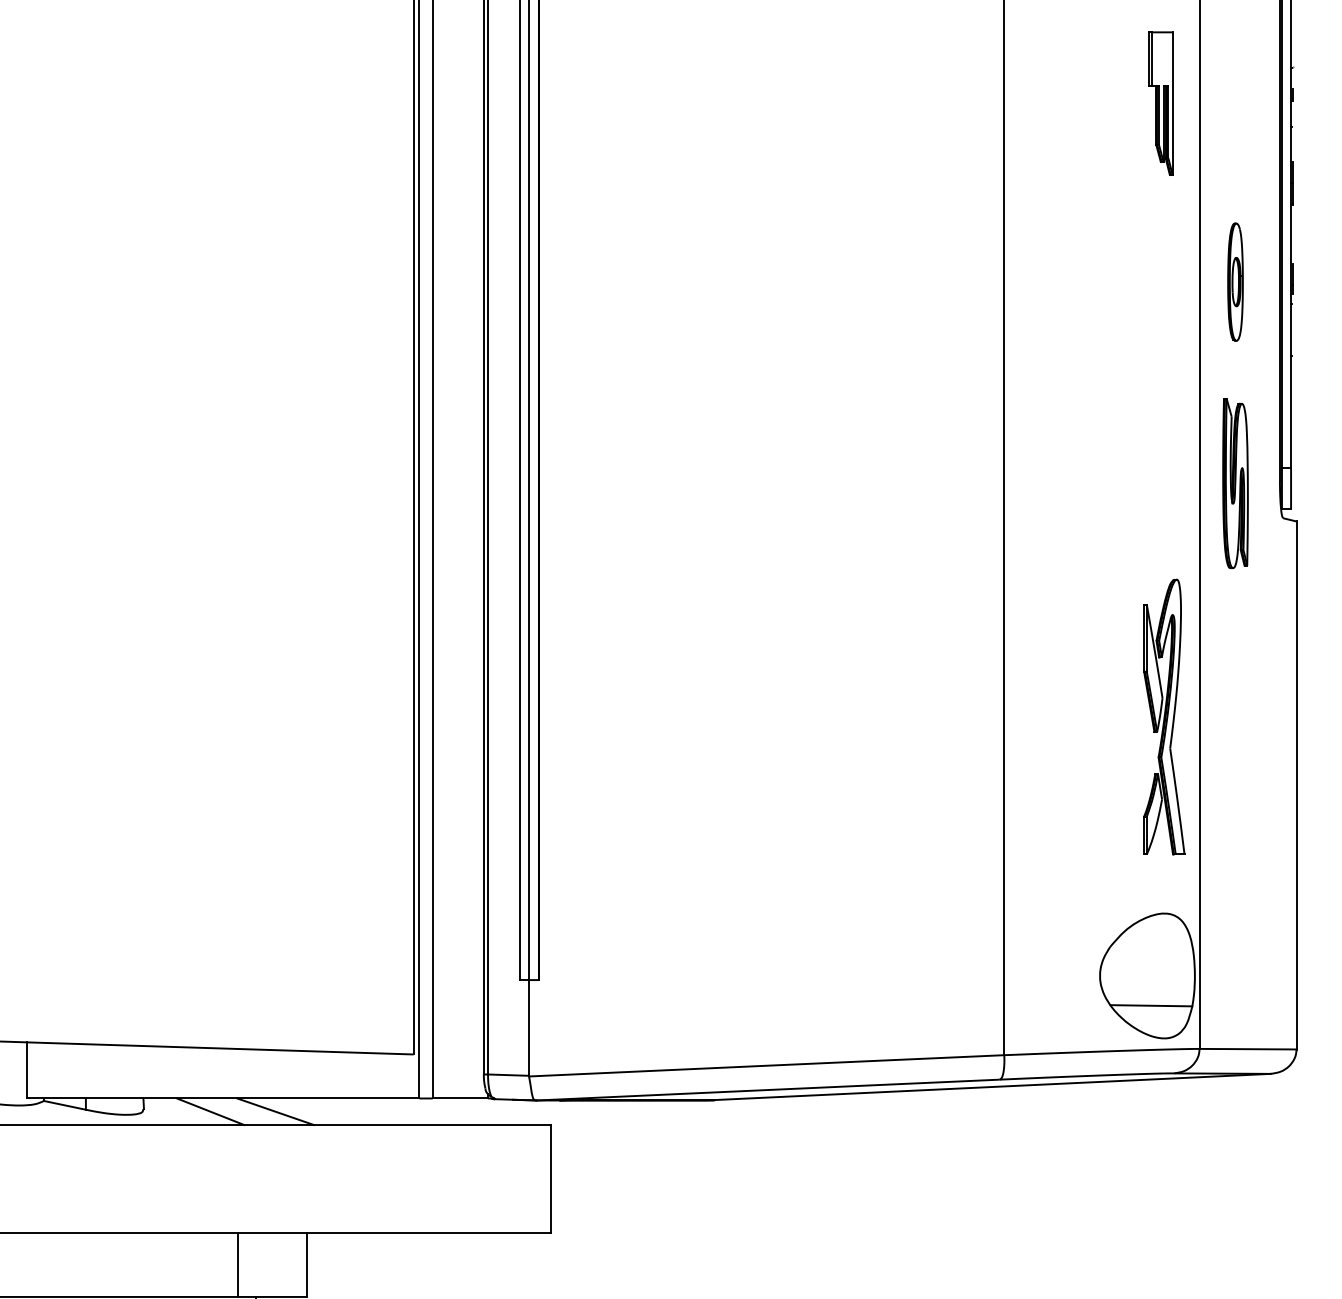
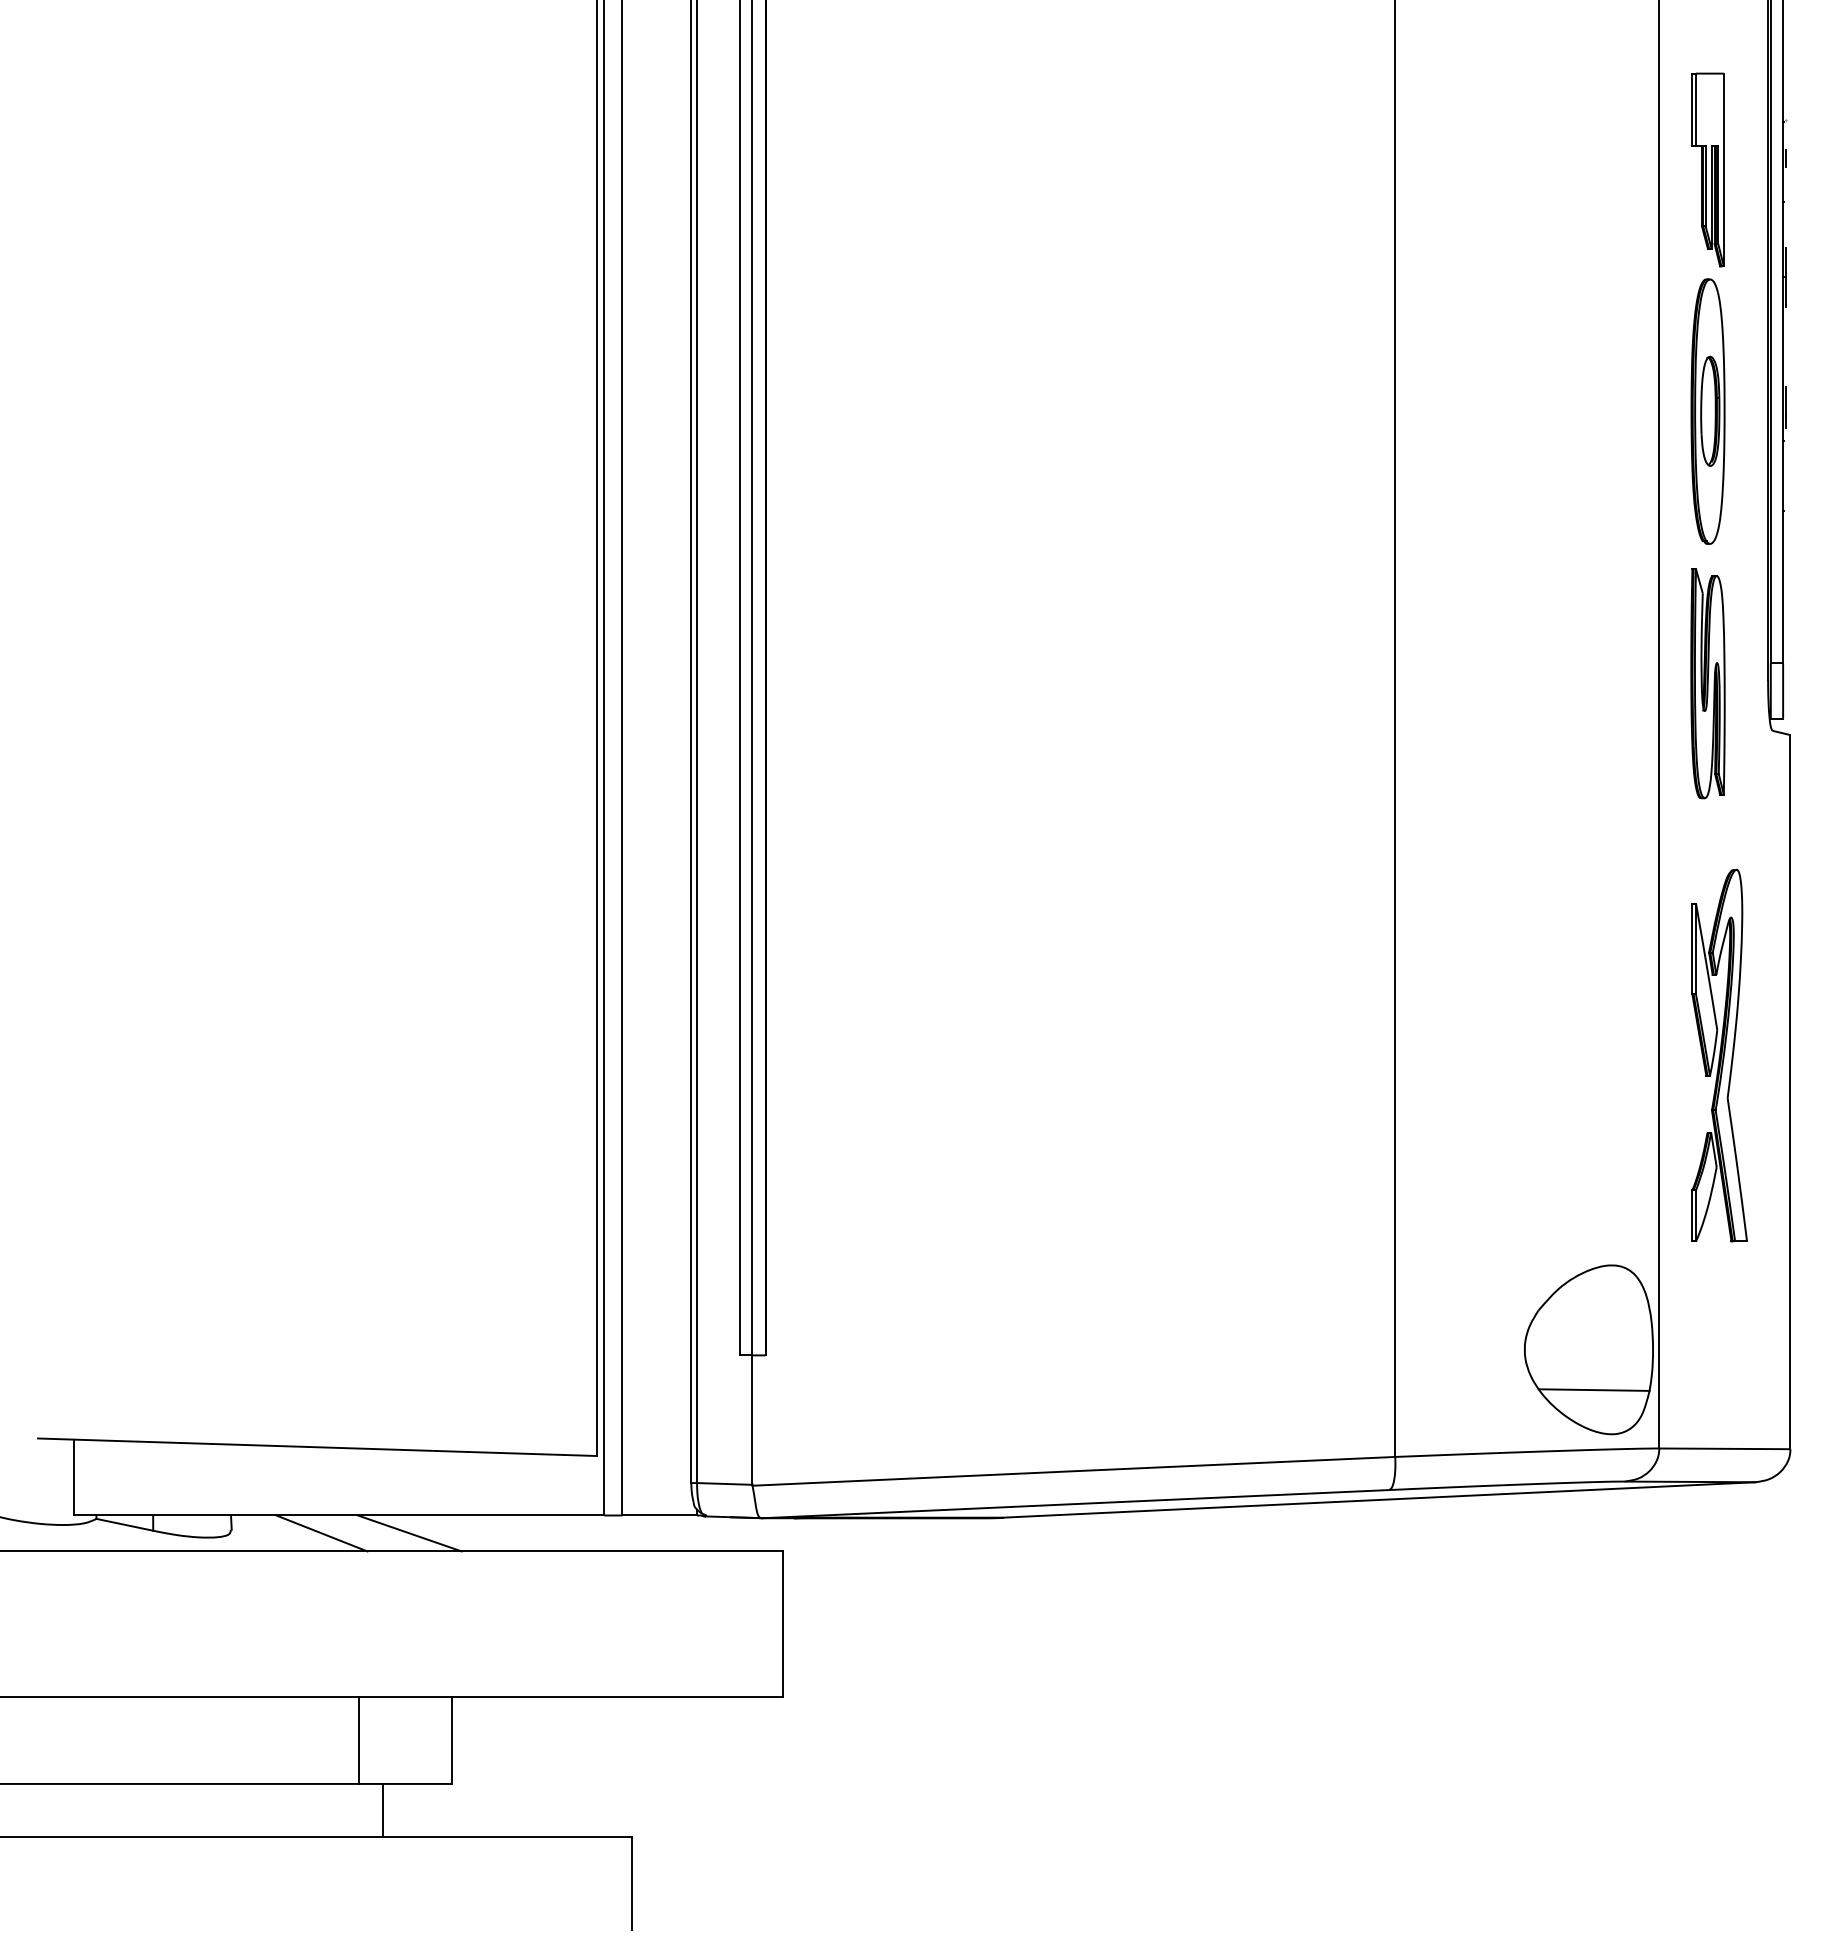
part: (1160, 103) -> (1707, 169), moved
part: (1235, 282) -> (1707, 411), size x1.67
part: (1164, 716) -> (1719, 1055), moved

